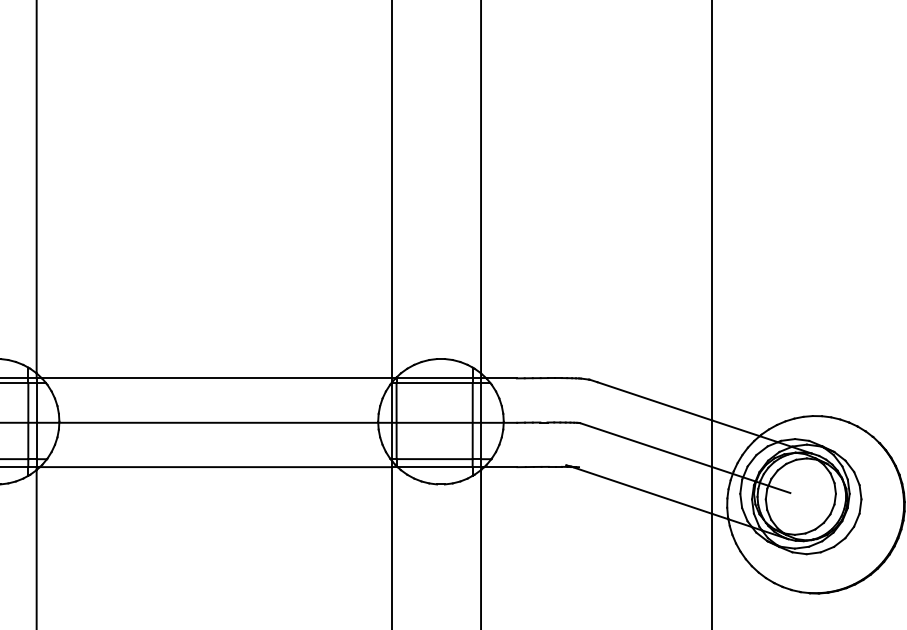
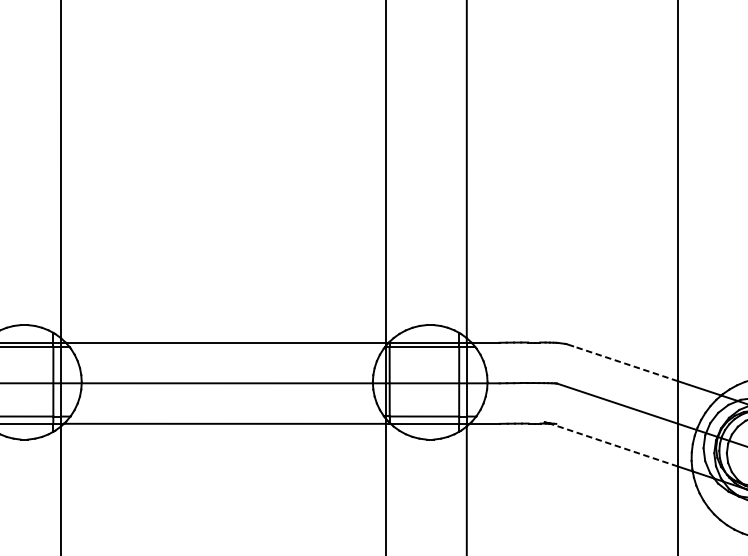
line: (654, 401) -> (625, 363), solid -> dashed
line: (642, 490) -> (614, 445), solid -> dashed

